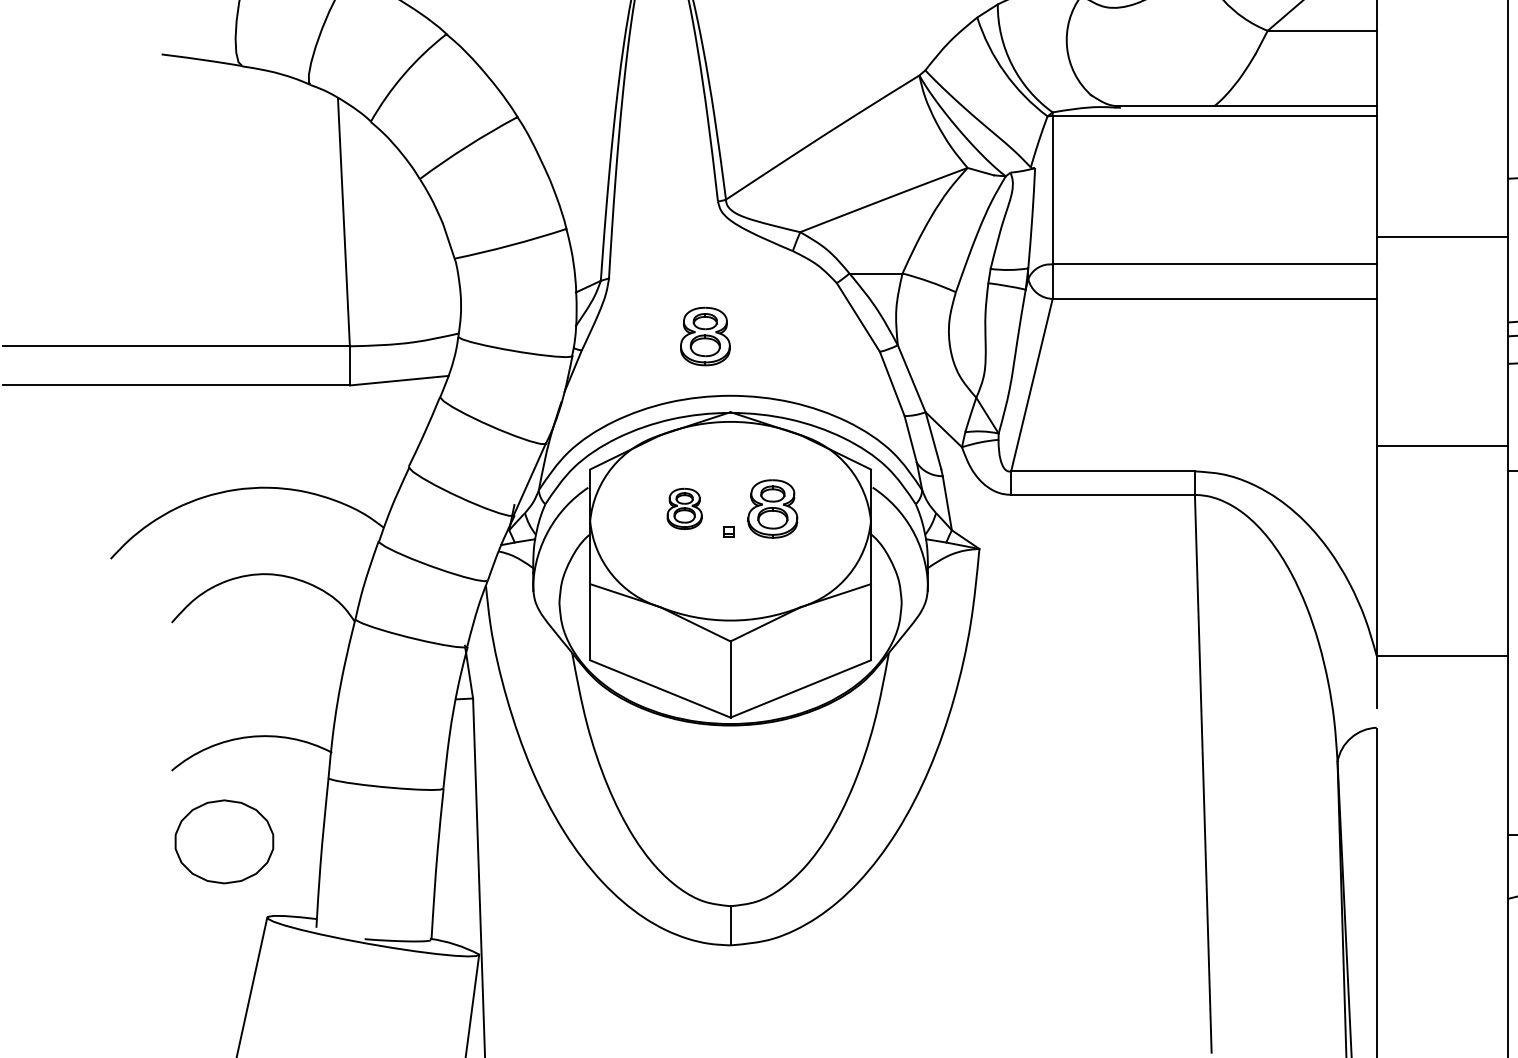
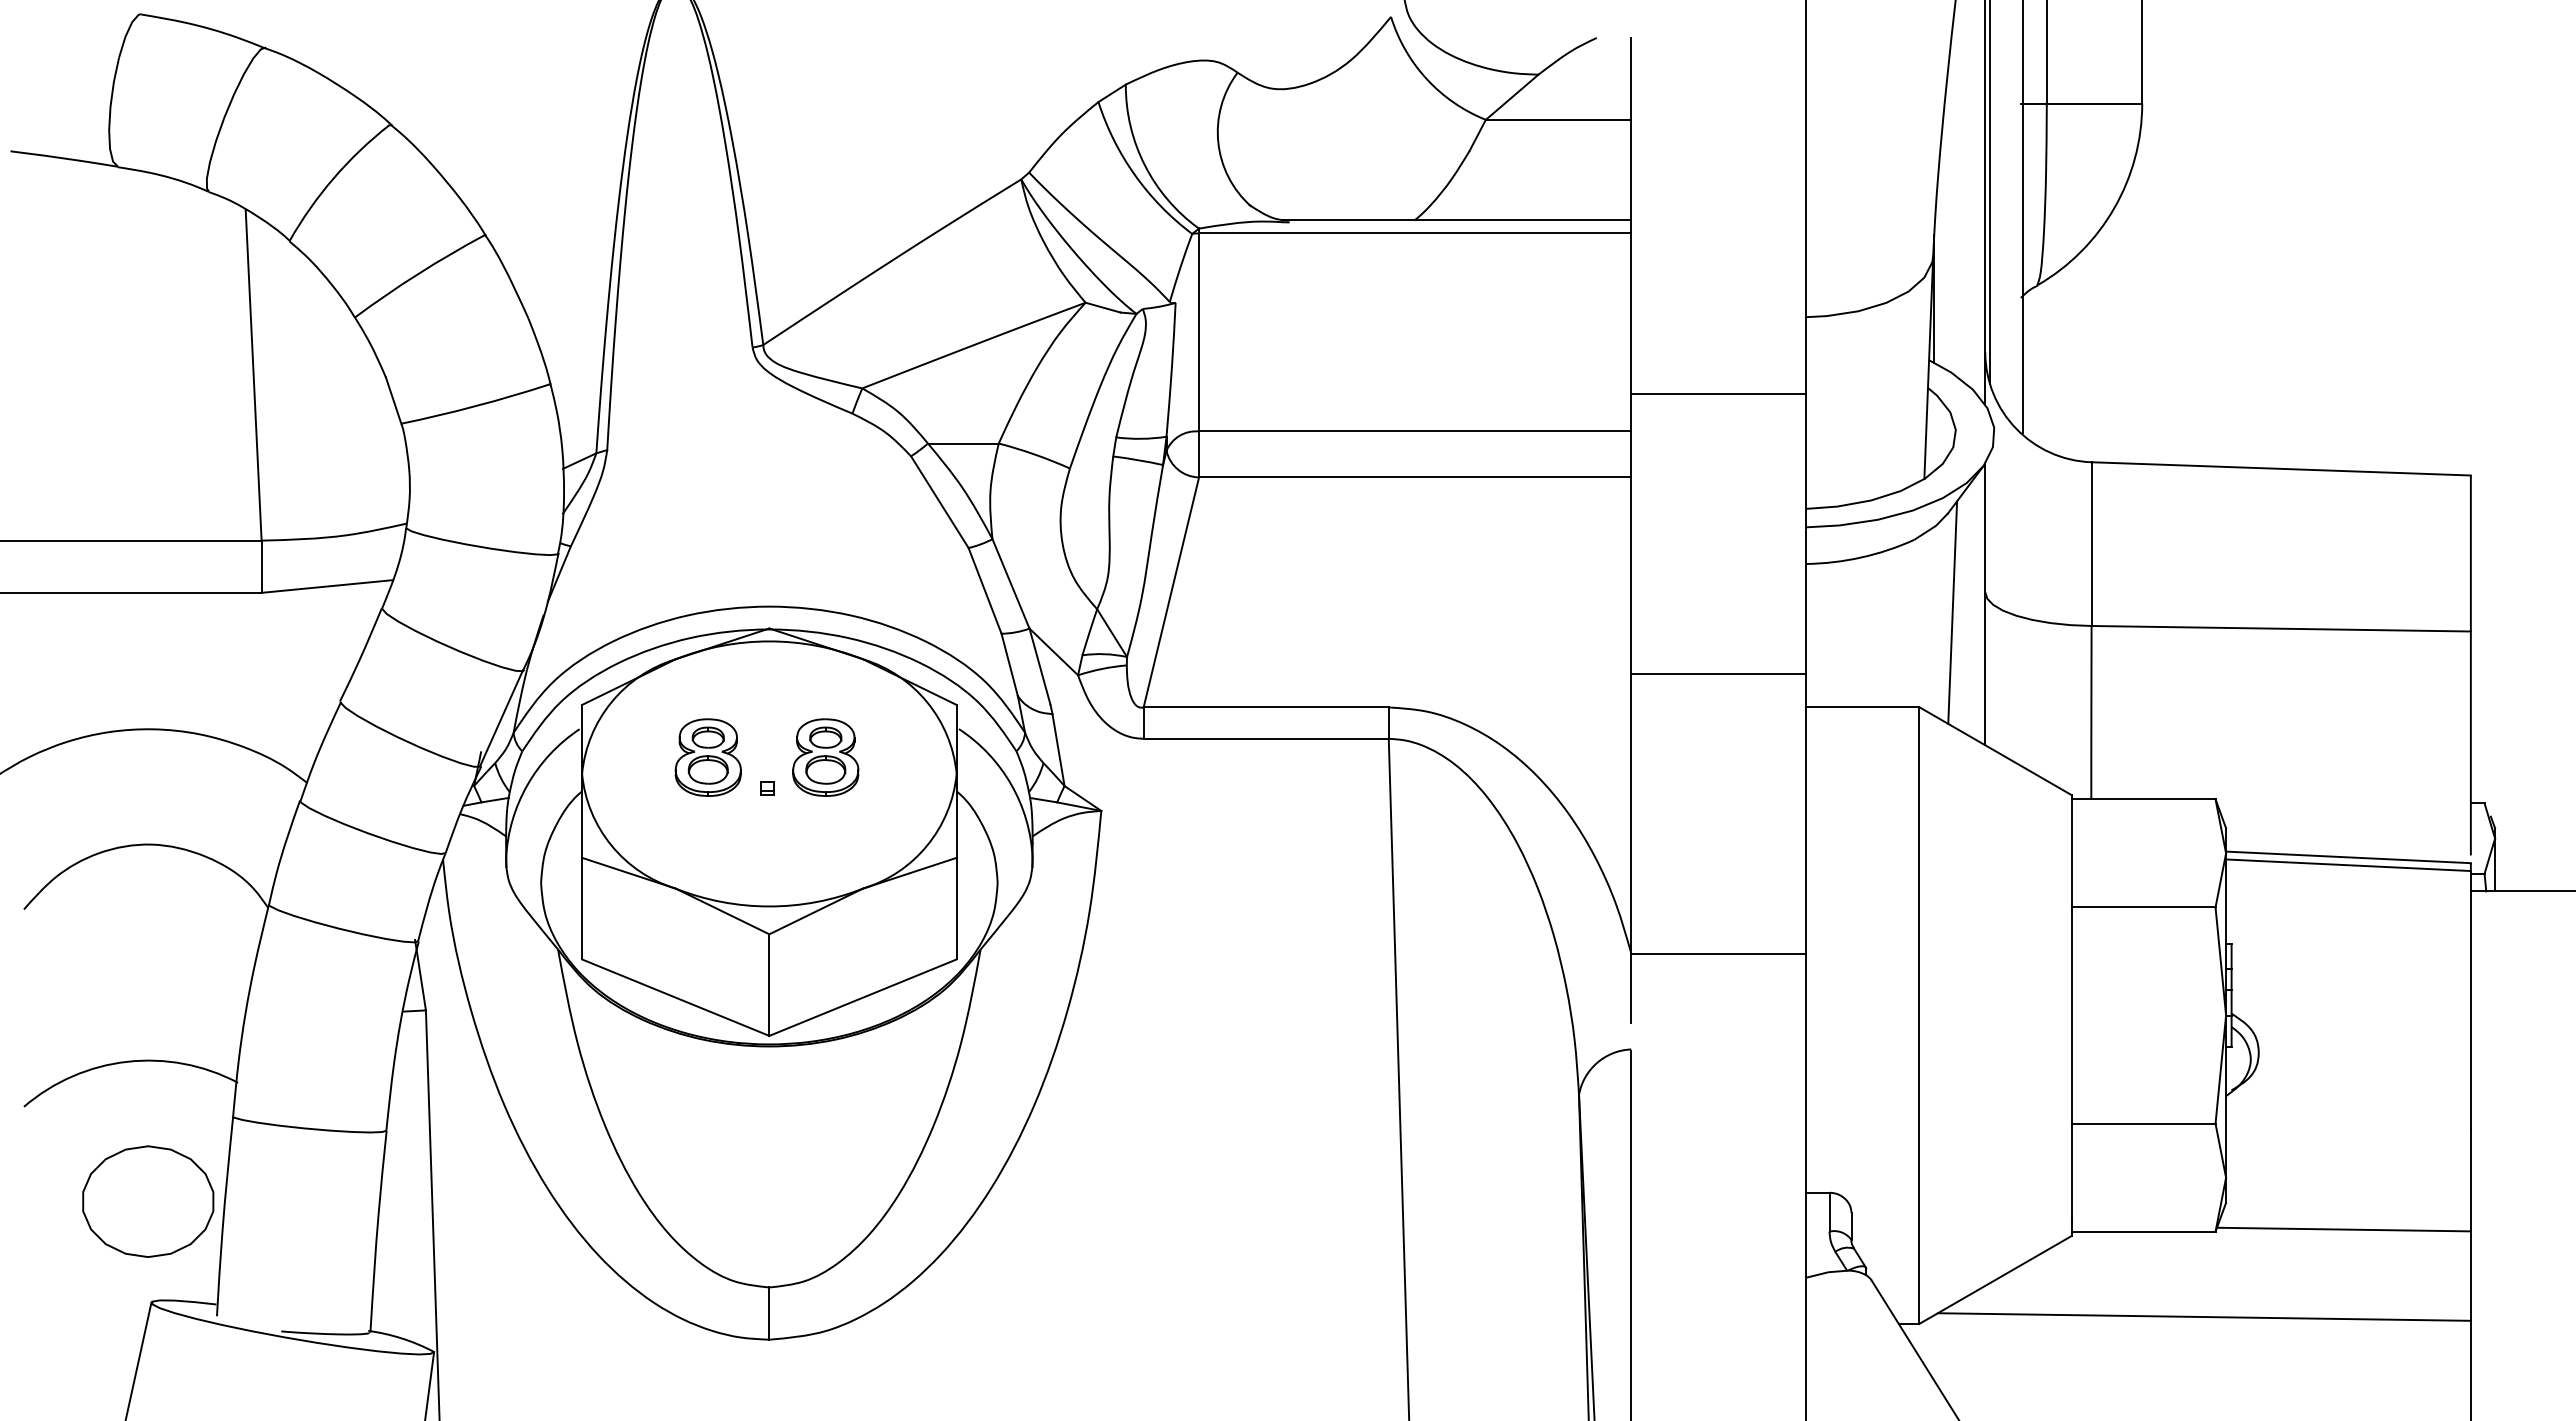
part: (705, 336) -> (735, 527), removed
part: (684, 508) -> (707, 757), size x1.43
part: (224, 841) -> (148, 1201), moved

